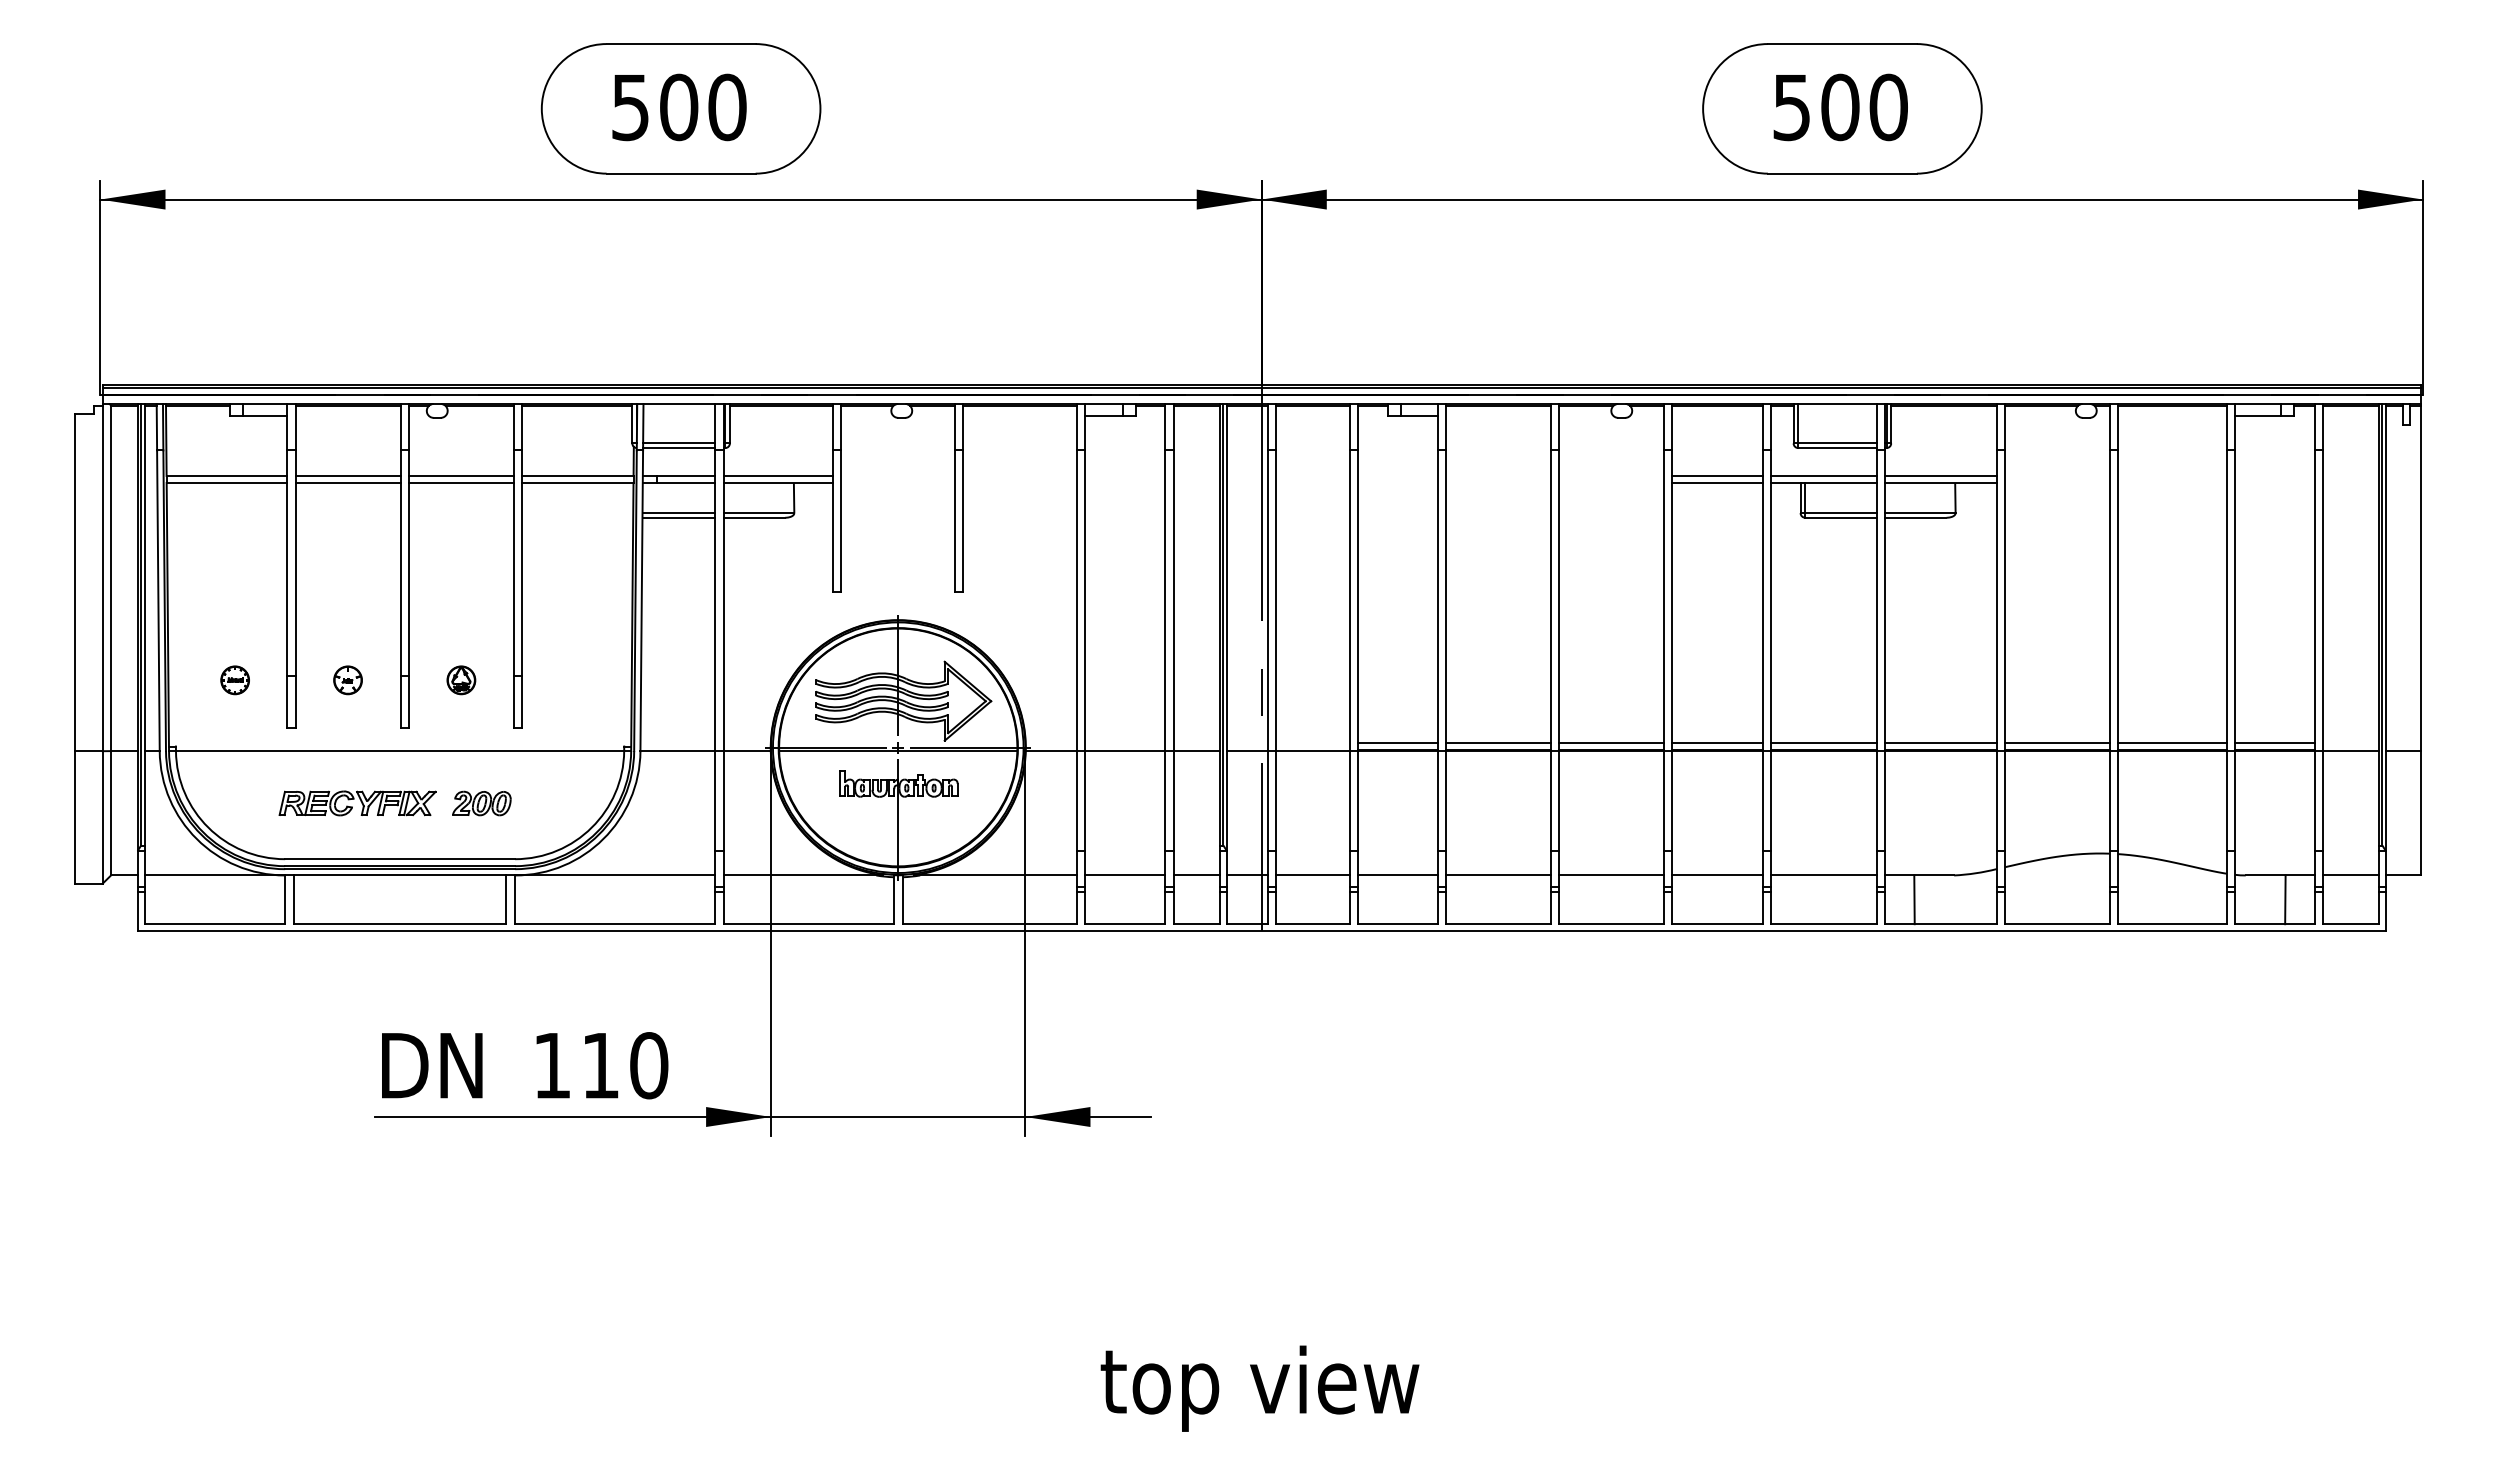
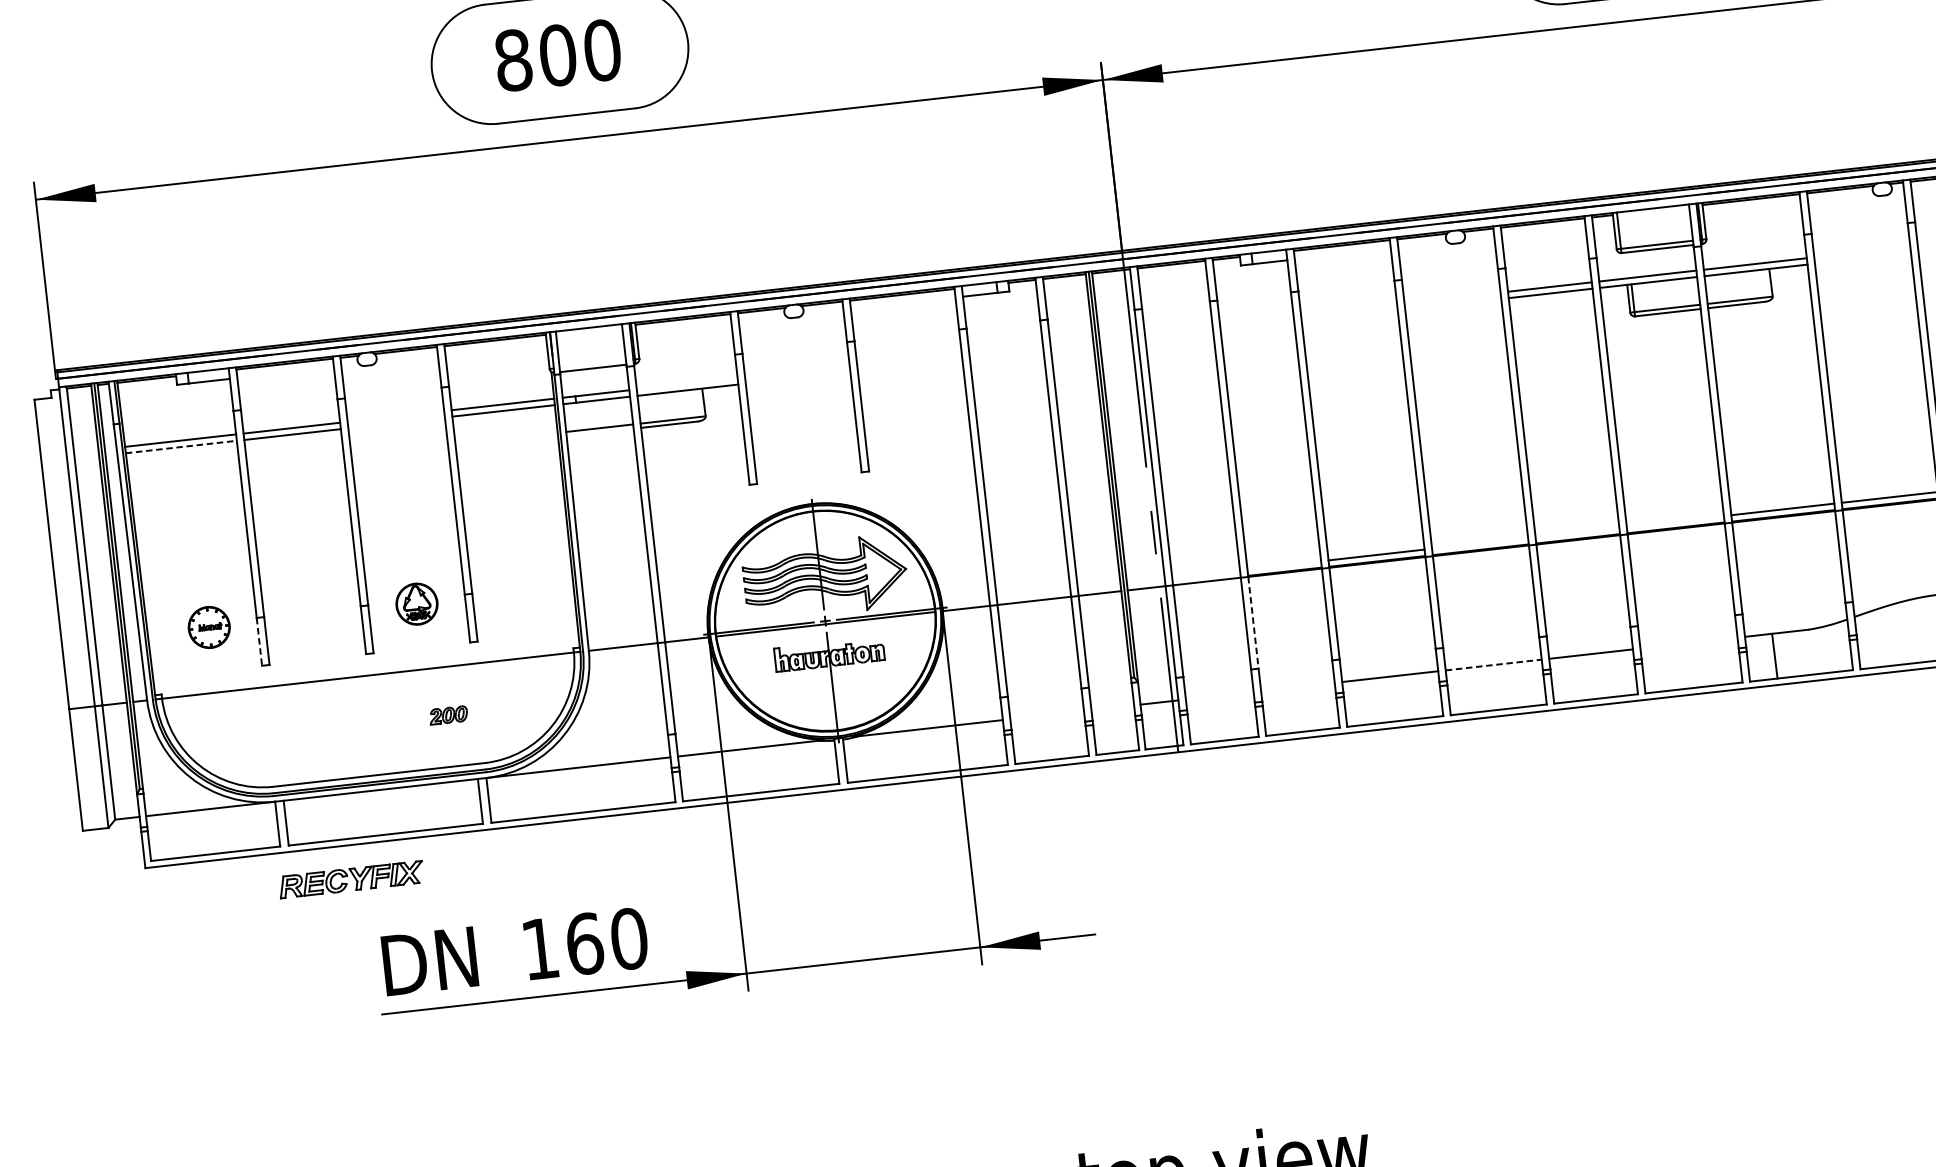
text: (630, 107) -> (513, 60), 500 -> 800
line: (679, 443) -> (593, 364), removed
line: (460, 475) -> (395, 416), removed
line: (778, 475) -> (687, 383), removed
line: (227, 482) -> (181, 446), solid -> dashed
line: (460, 482) -> (395, 422), removed
line: (678, 517) -> (599, 432), removed
part: (234, 680) -> (208, 627), size x1.6
part: (347, 680) -> (312, 616), removed
part: (461, 680) -> (417, 604), size x1.6
line: (287, 702) -> (259, 642), solid -> dashed
line: (1398, 743) -> (1284, 565), removed
line: (1611, 743) -> (1480, 543), removed
line: (1716, 743) -> (1576, 532), removed
line: (1823, 743) -> (1675, 521), removed
line: (1358, 801) -> (1253, 623), solid -> dashed
part: (357, 803) -> (351, 879), moved
part: (481, 803) -> (448, 715), size x0.7
line: (1125, 875) -> (1047, 715), removed
line: (1196, 875) -> (1112, 707), removed
line: (1313, 875) -> (1220, 695), removed
line: (1398, 875) -> (1298, 687), removed
line: (1611, 875) -> (1493, 665), solid -> dashed
line: (1823, 875) -> (1688, 643), removed
text: (601, 1065) -> (585, 943), 110 -> 160

